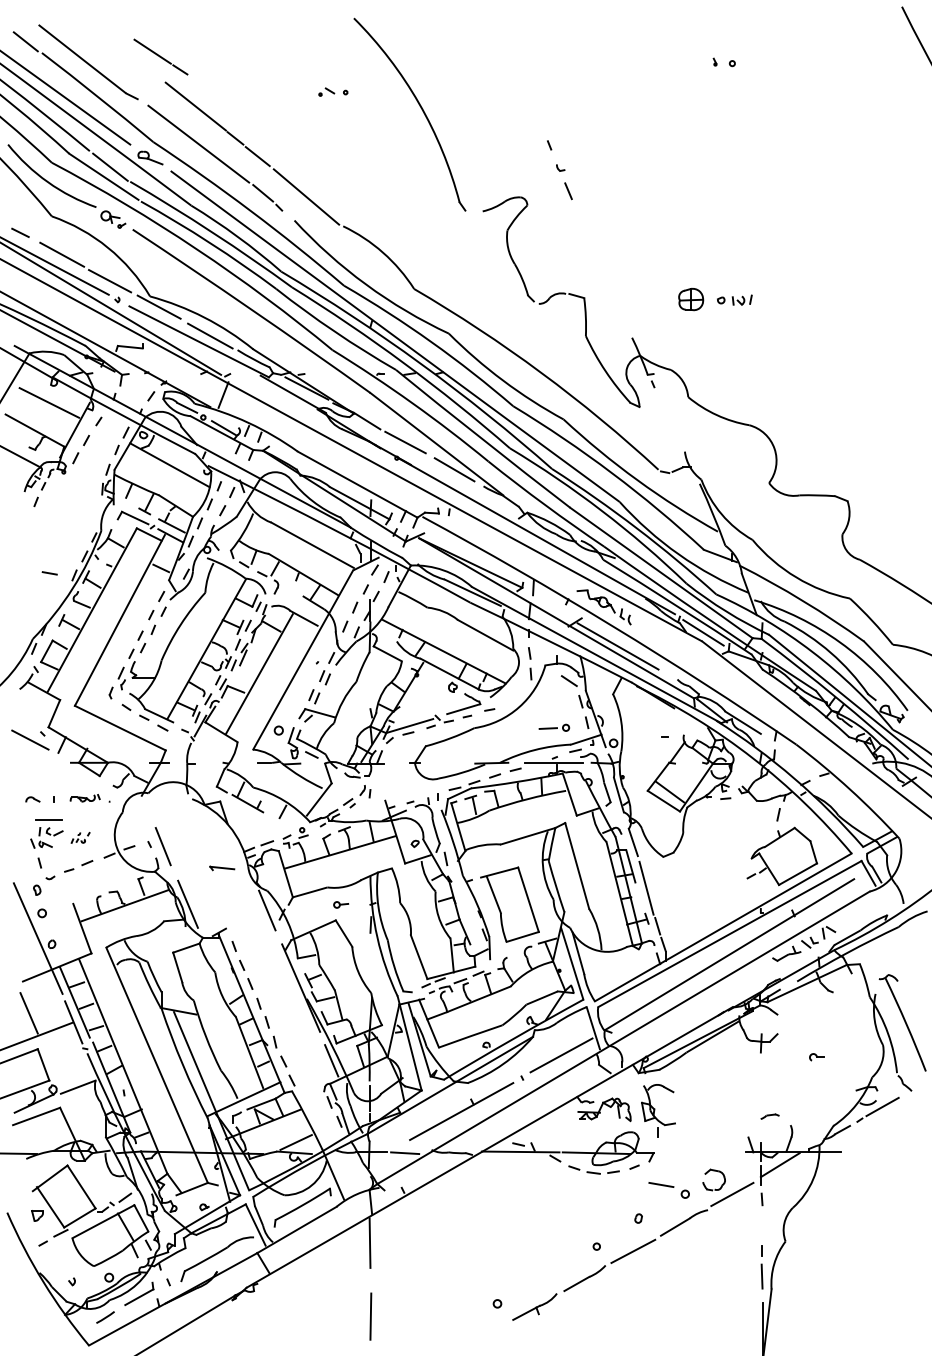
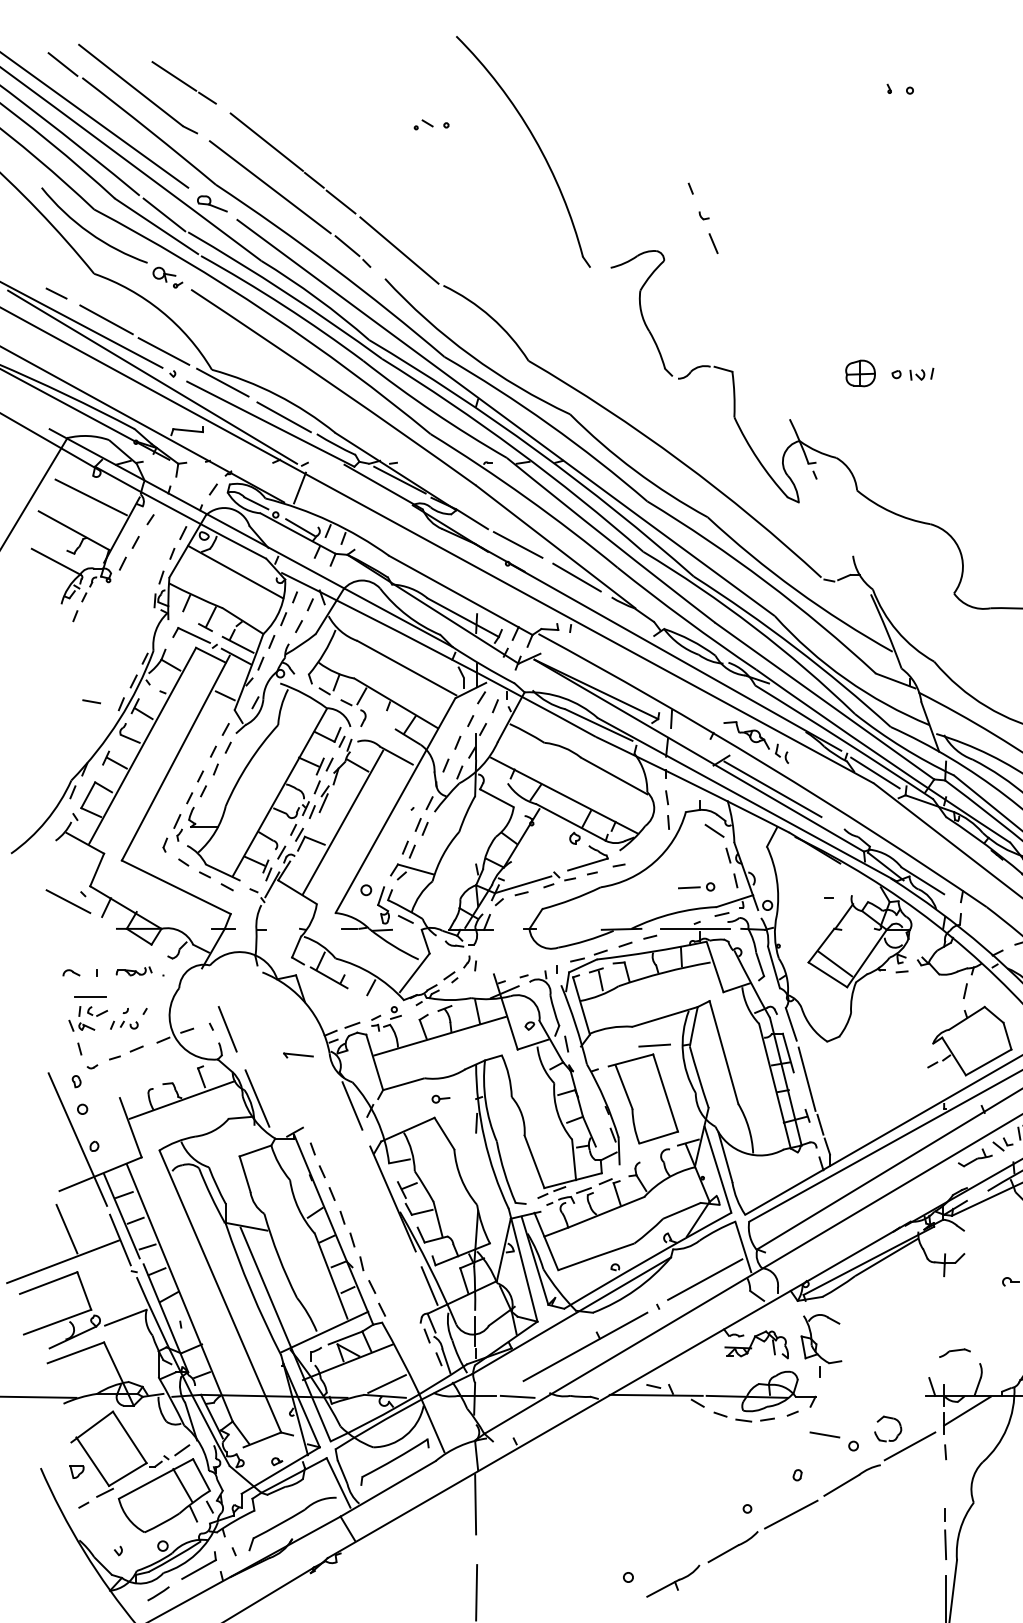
line: (160, 56) -> (183, 82), moved
part: (80, 837) -> (128, 1018), size x1.67
line: (519, 860) -> (654, 1045), added
part: (769, 1116) -> (954, 1352), size x1.43

